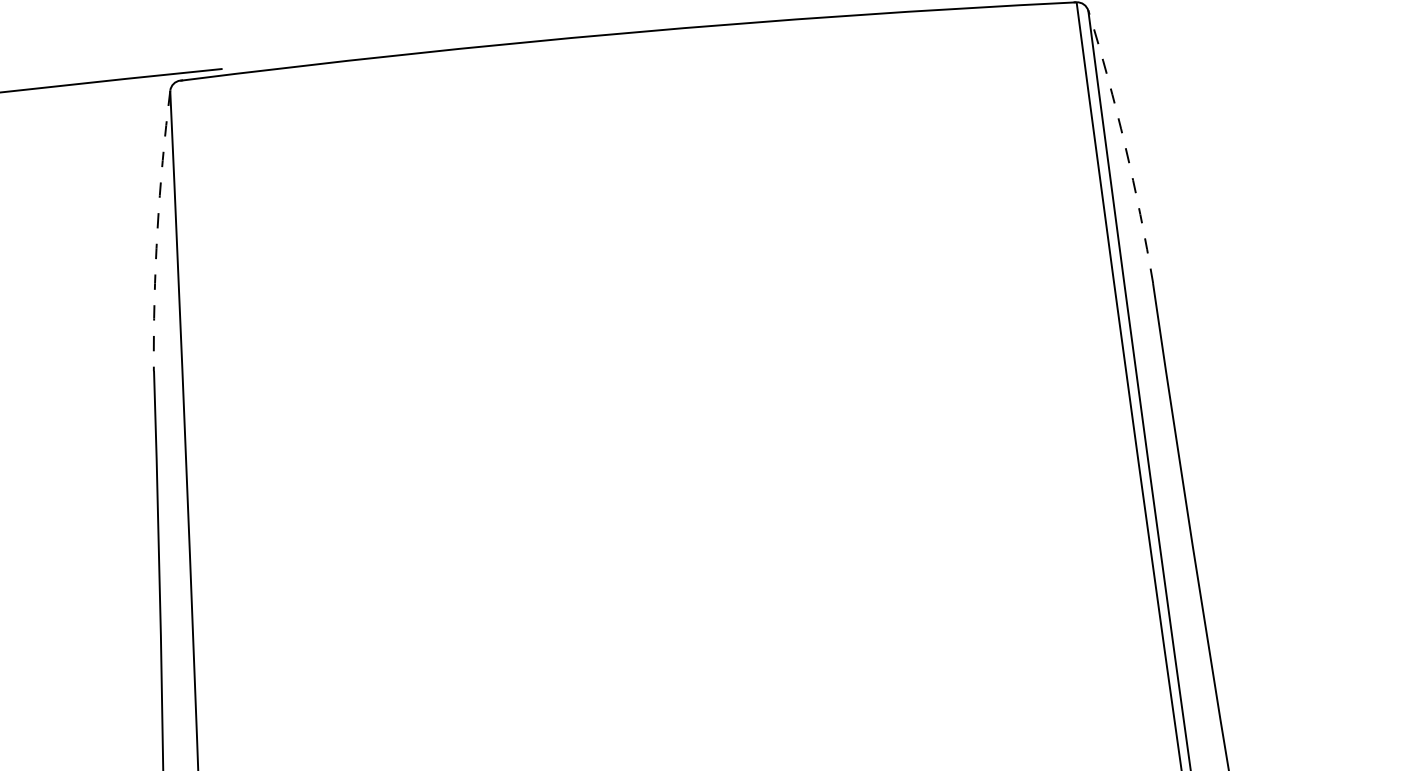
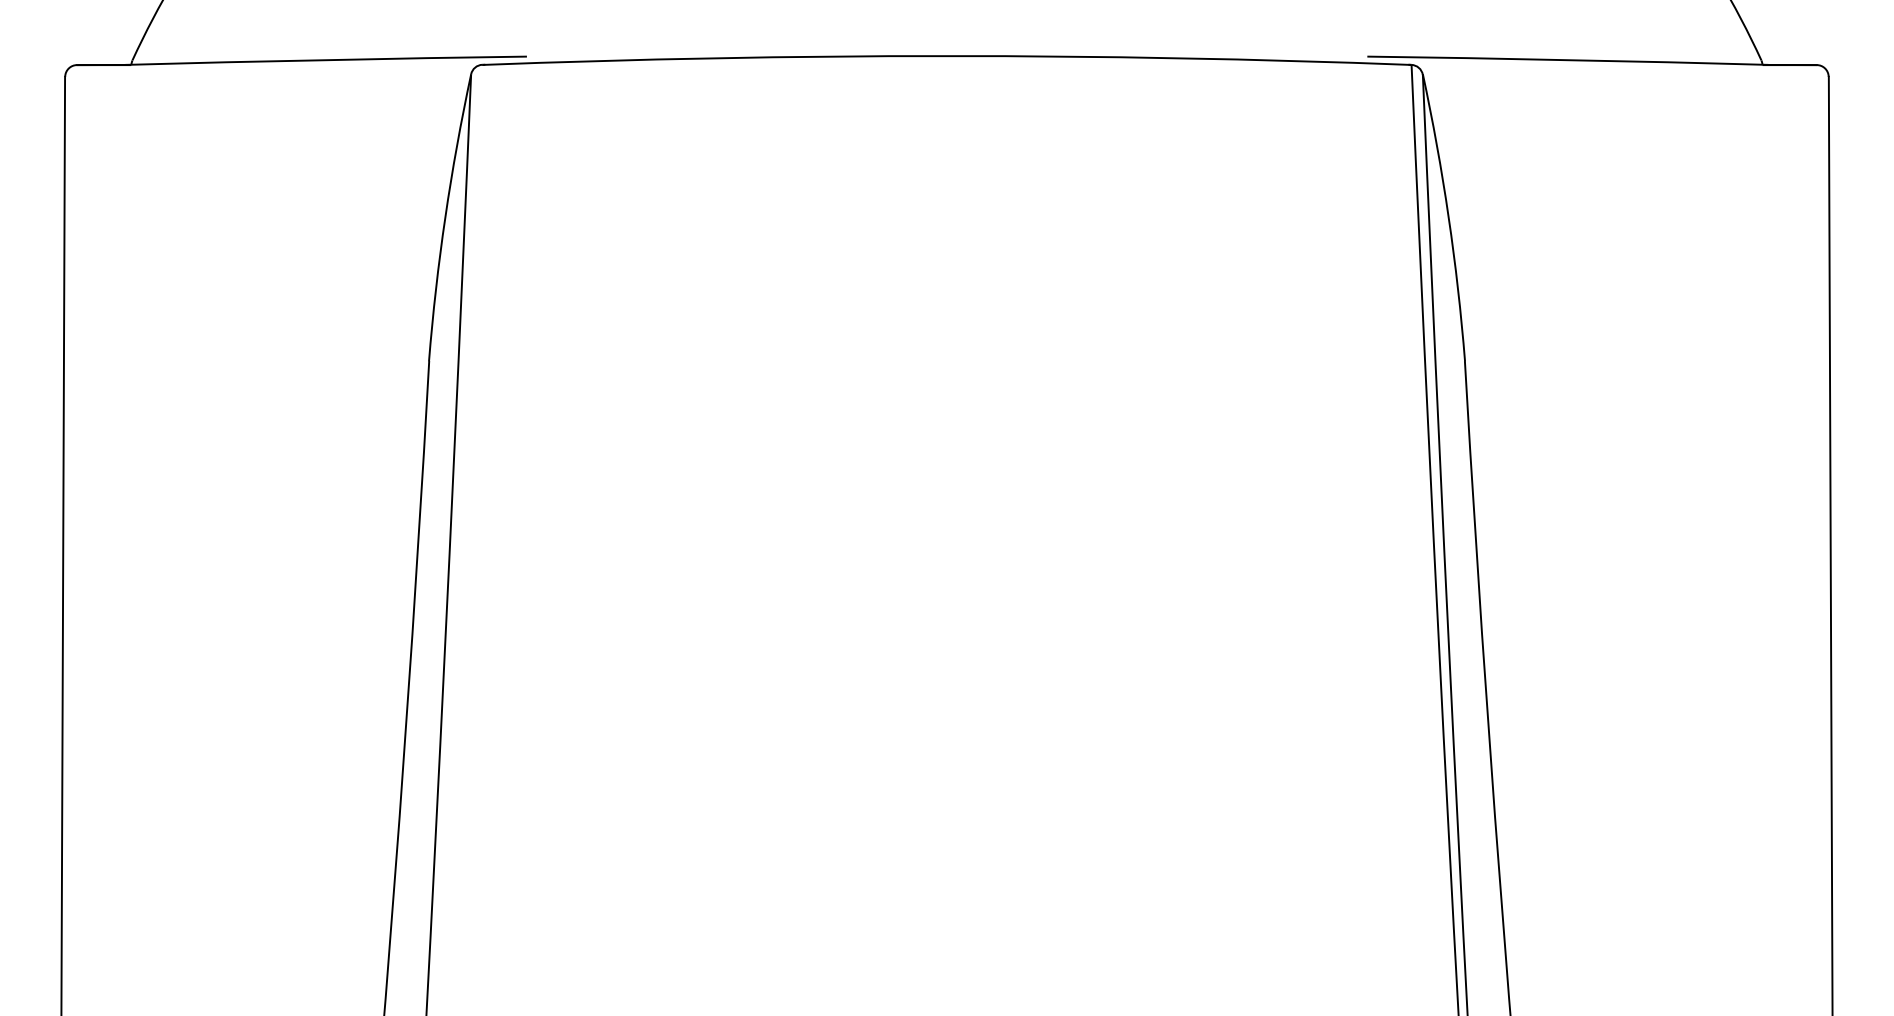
arc: (1125, 146) -> (1448, 217), dashed -> solid
arc: (157, 231) -> (445, 217), dashed -> solid

